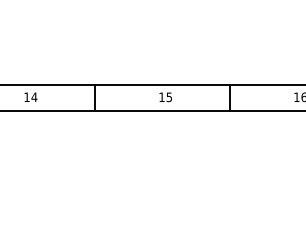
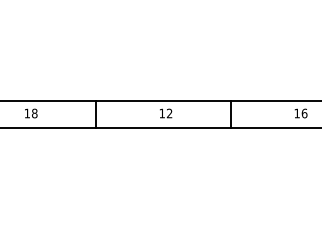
text: (34, 97) -> (34, 113), 14 -> 18
text: (169, 97) -> (169, 113), 15 -> 12

